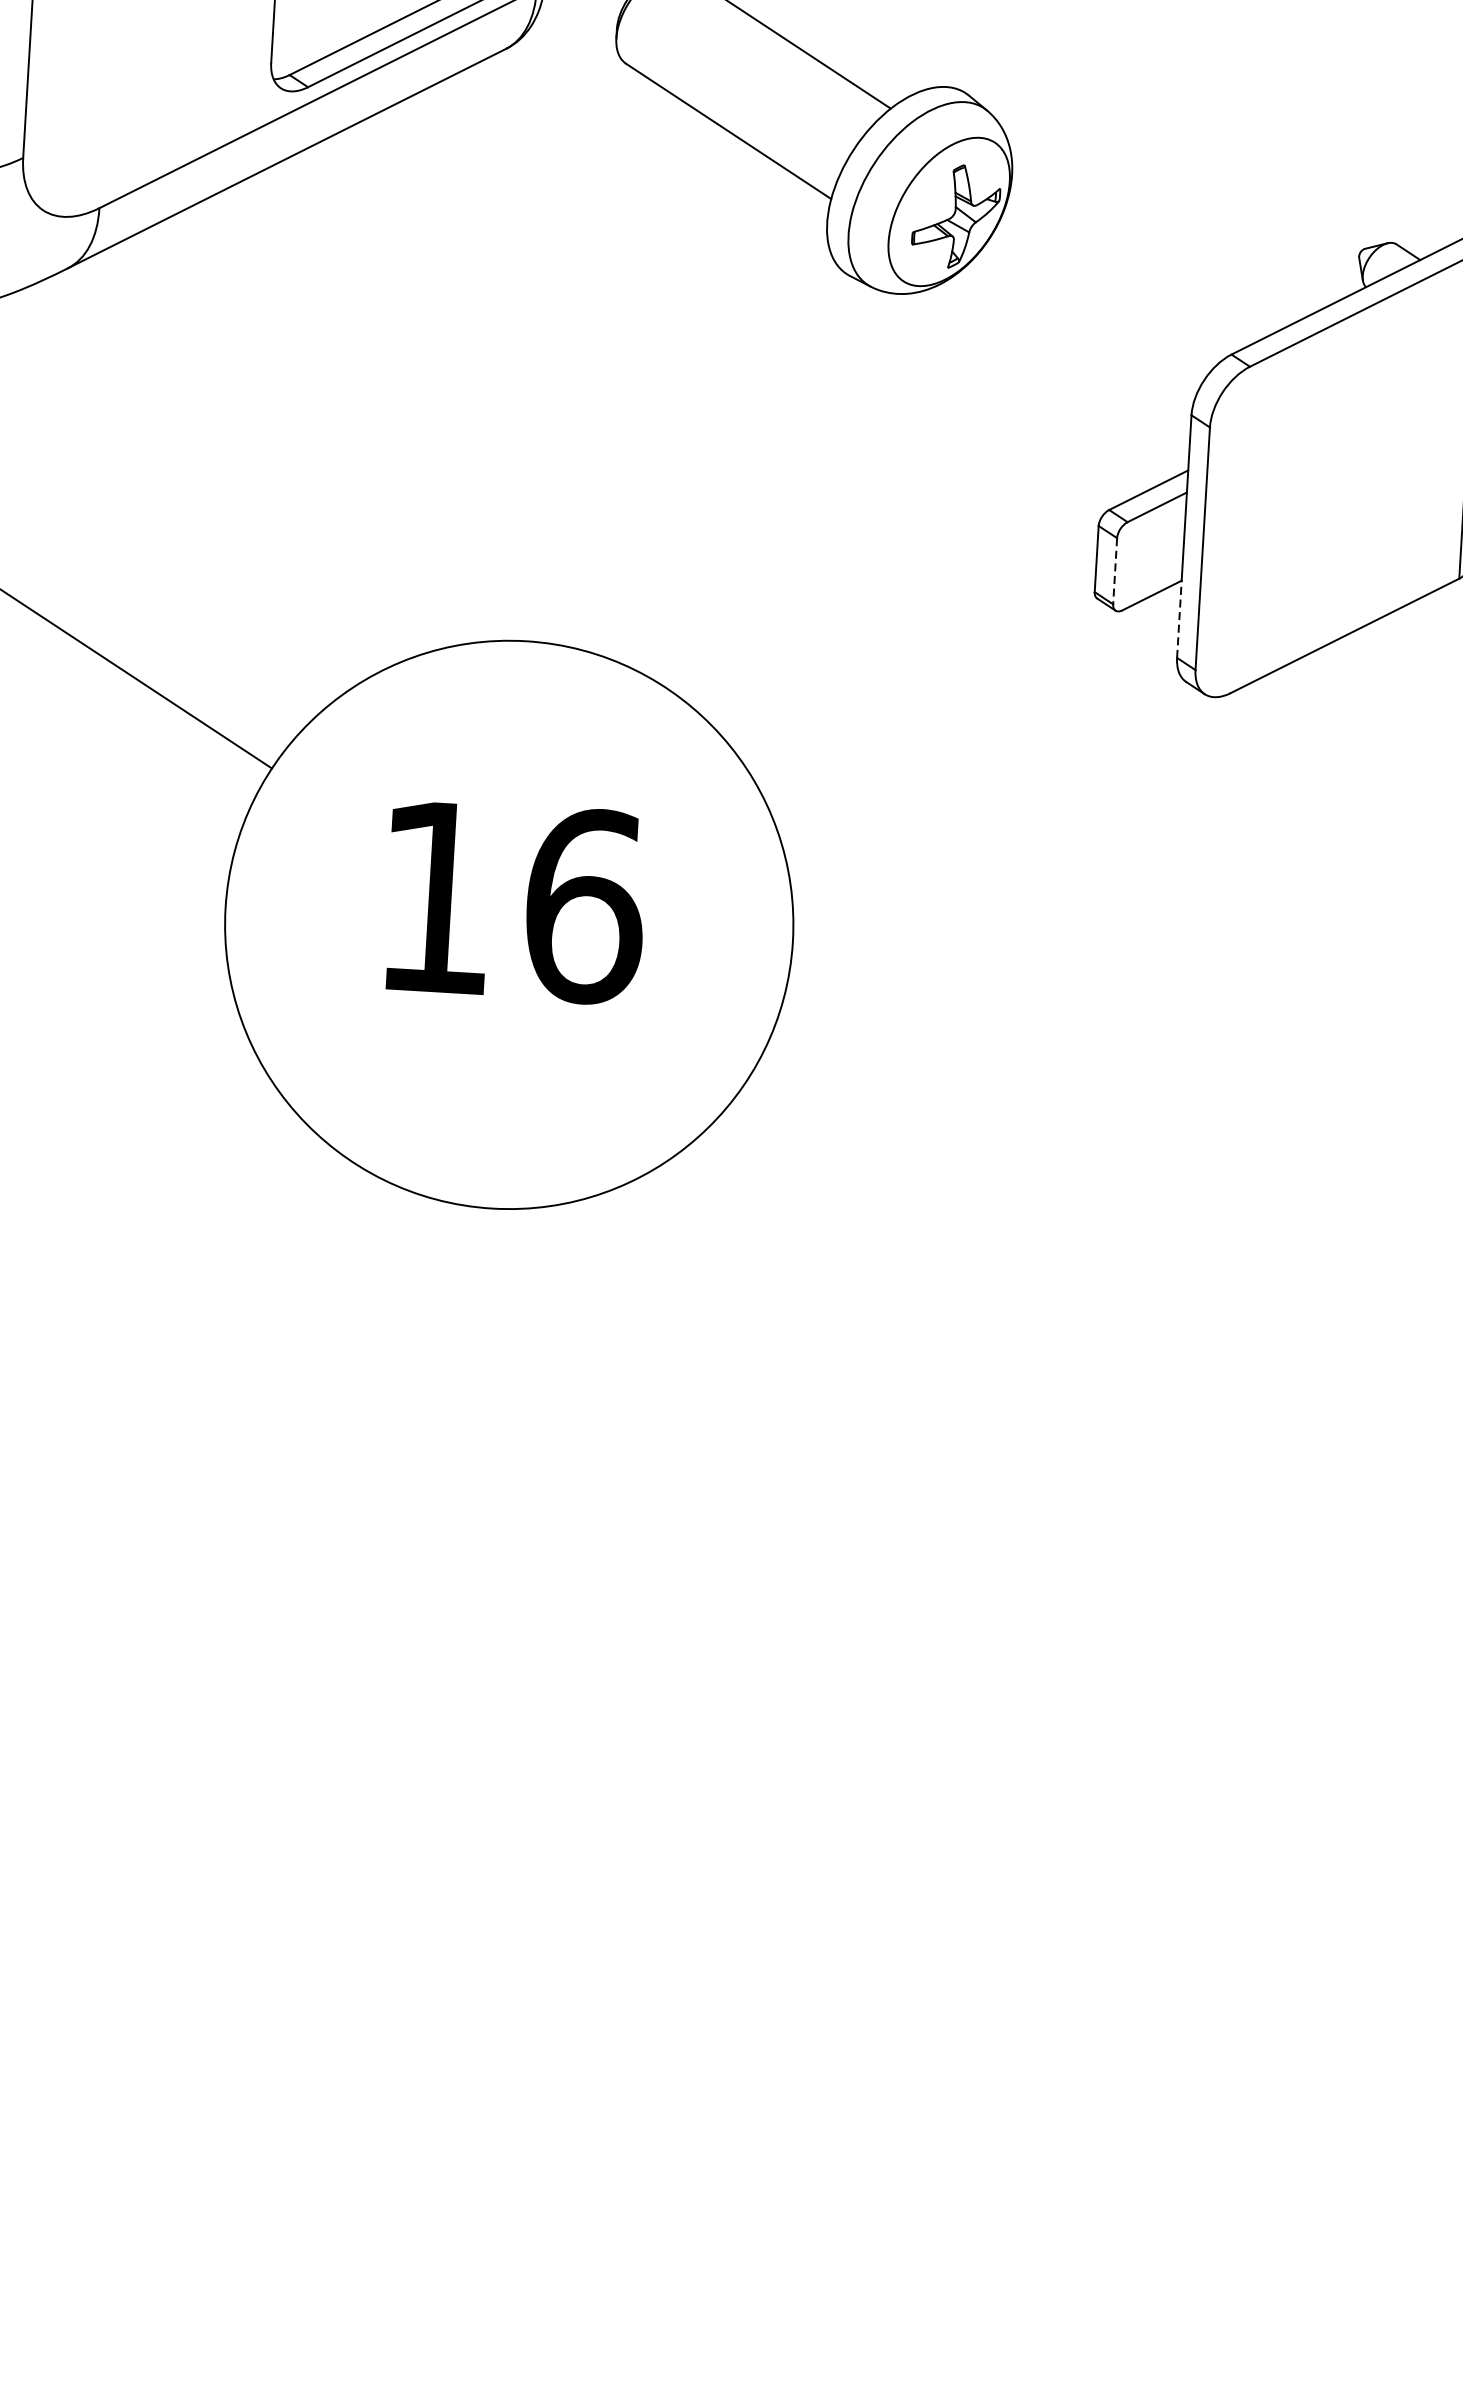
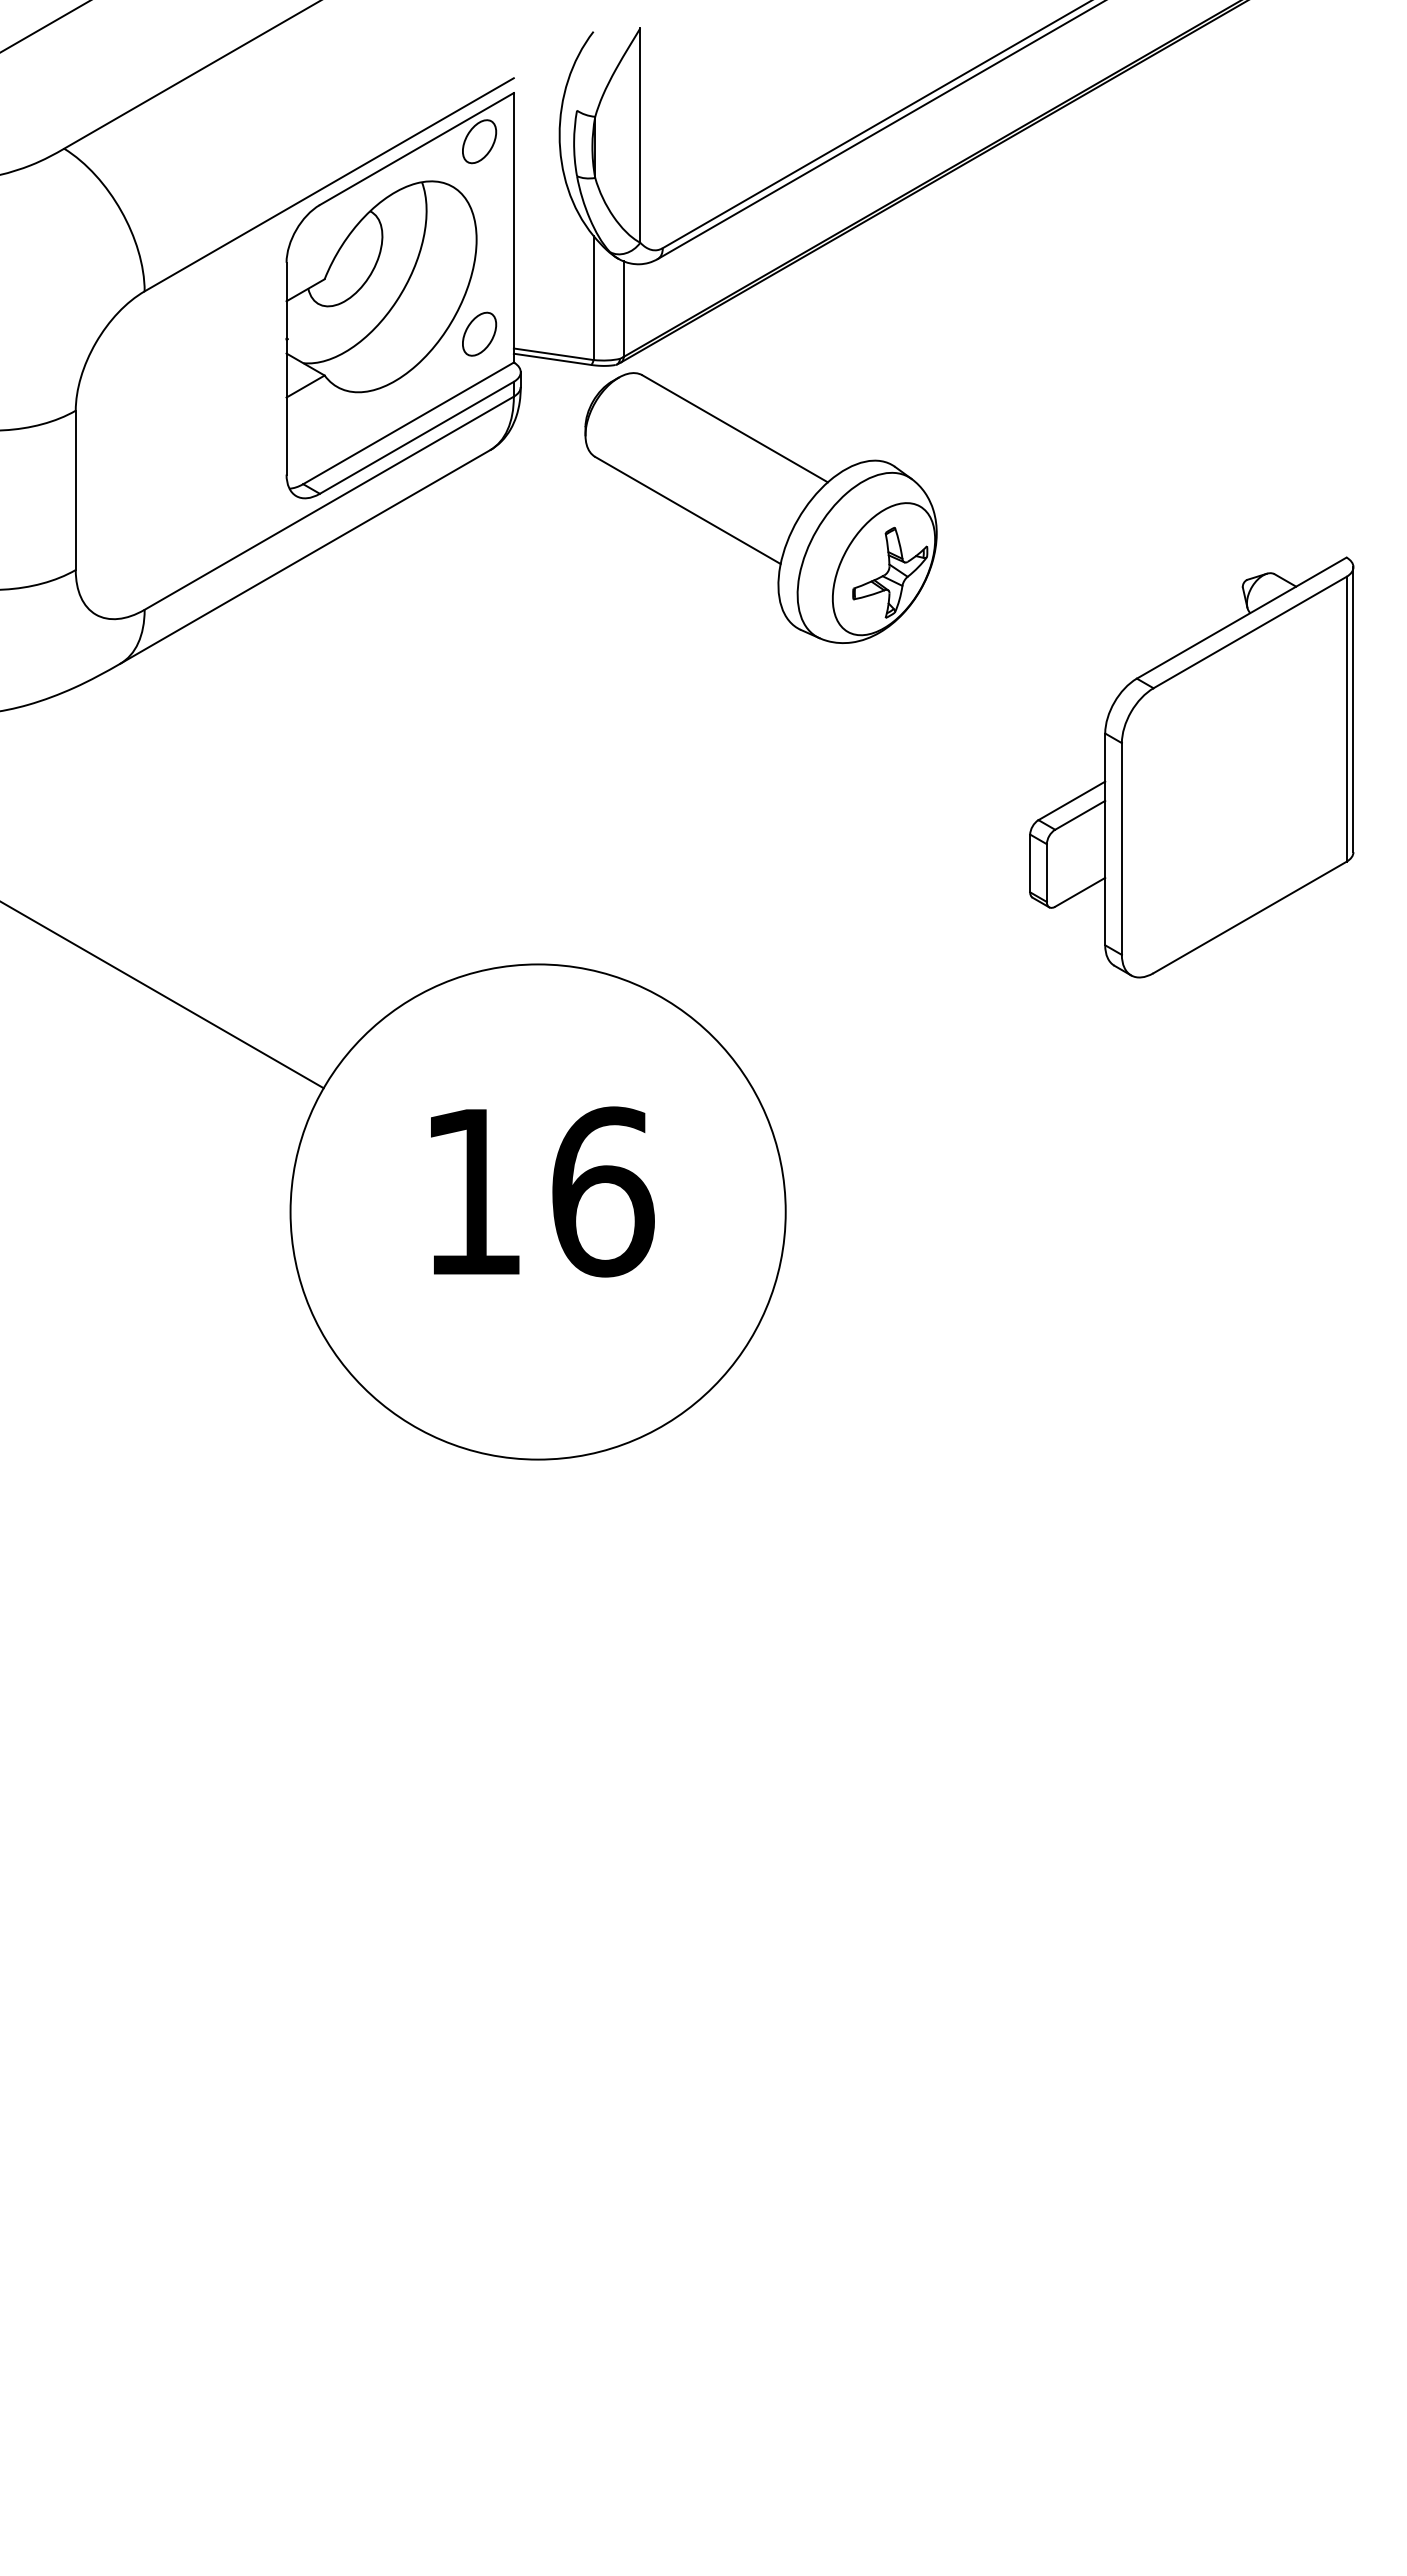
line: (1114, 571) -> (1046, 873), dashed -> solid
line: (1179, 619) -> (1105, 911), dashed -> solid

